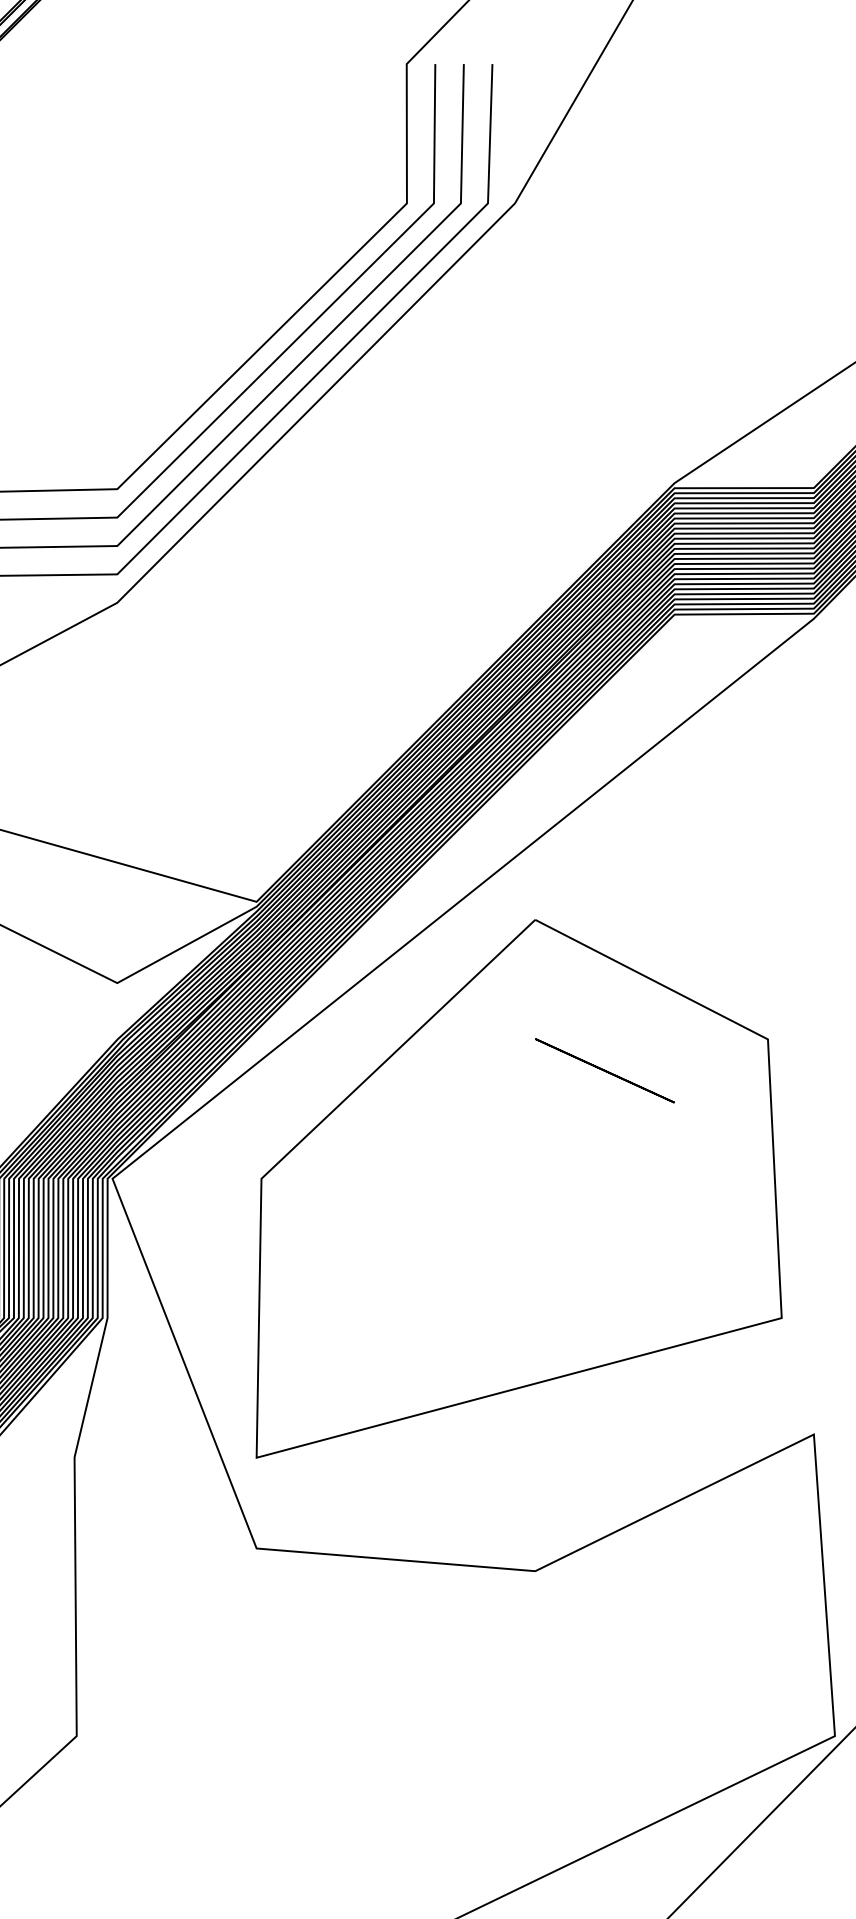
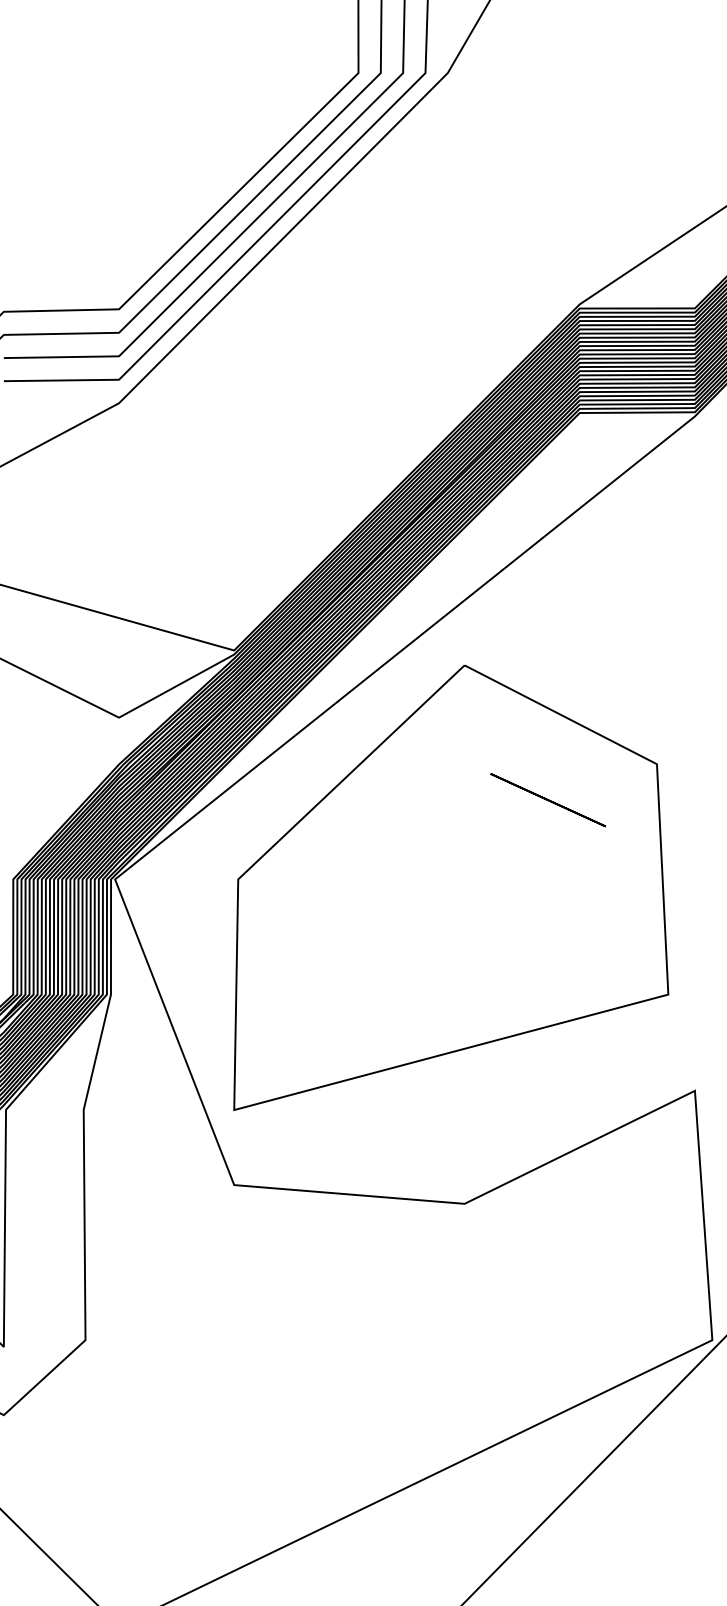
line: (604, 1071) -> (547, 800), moved

